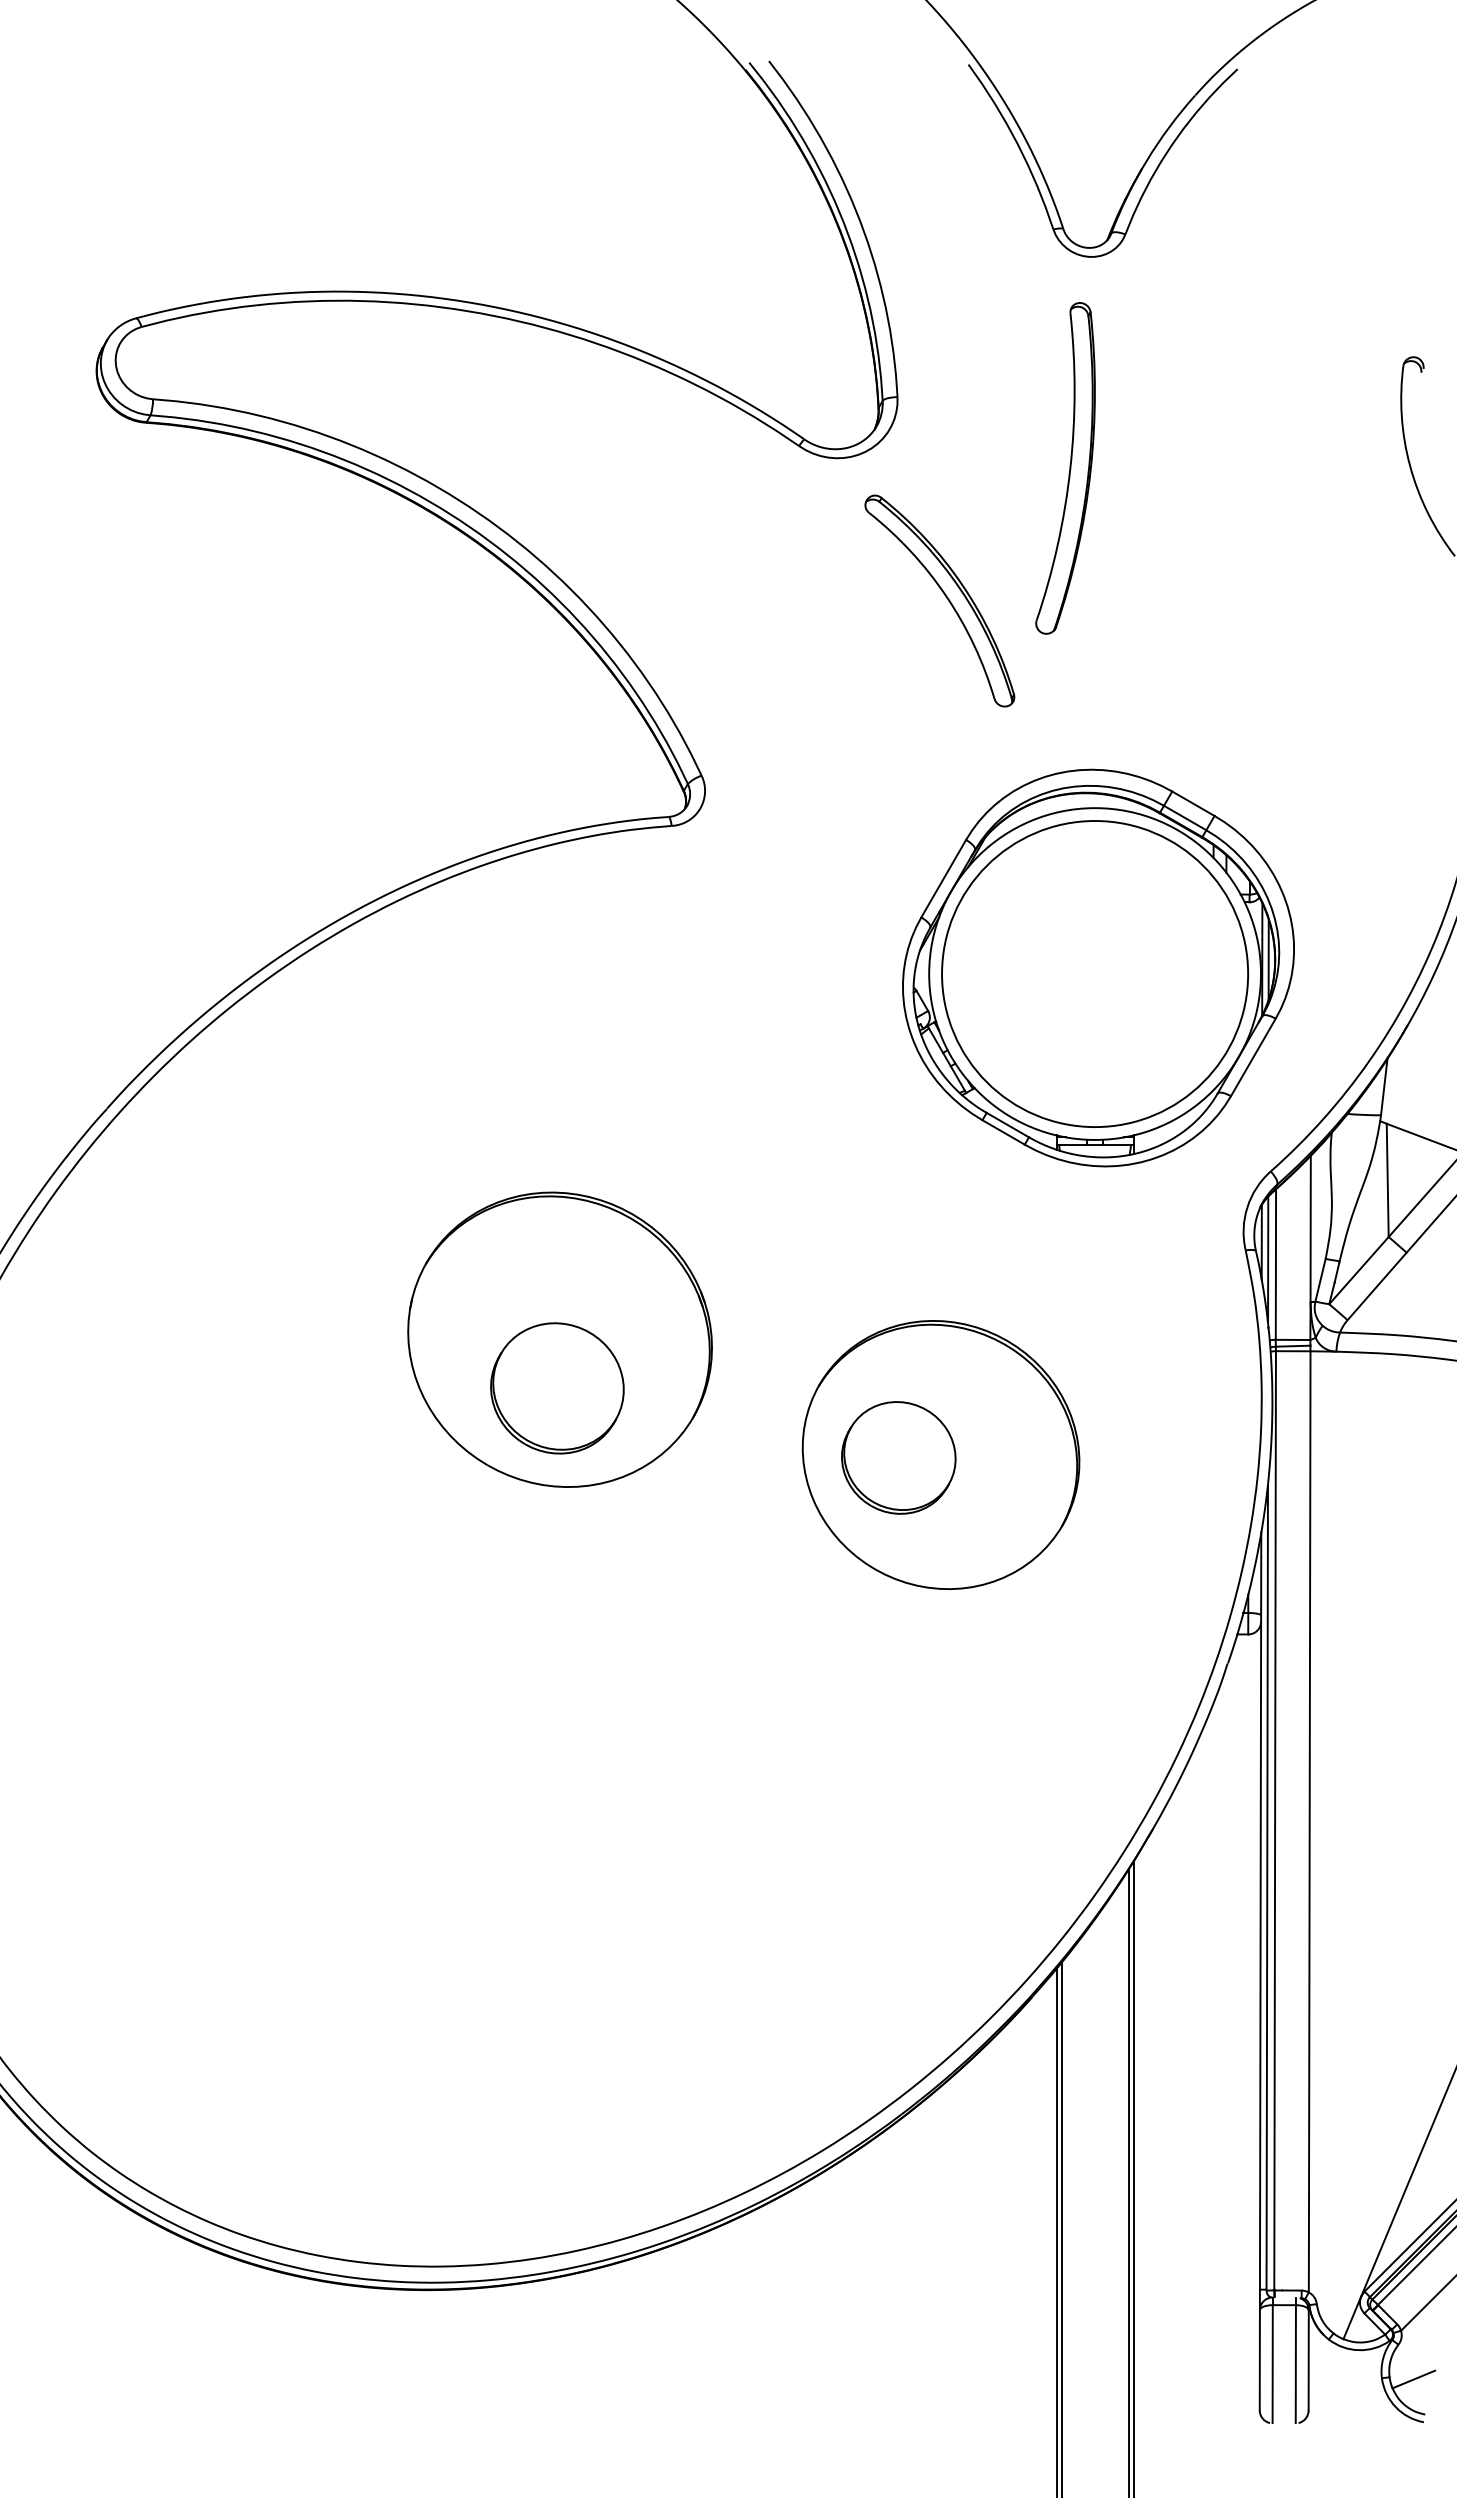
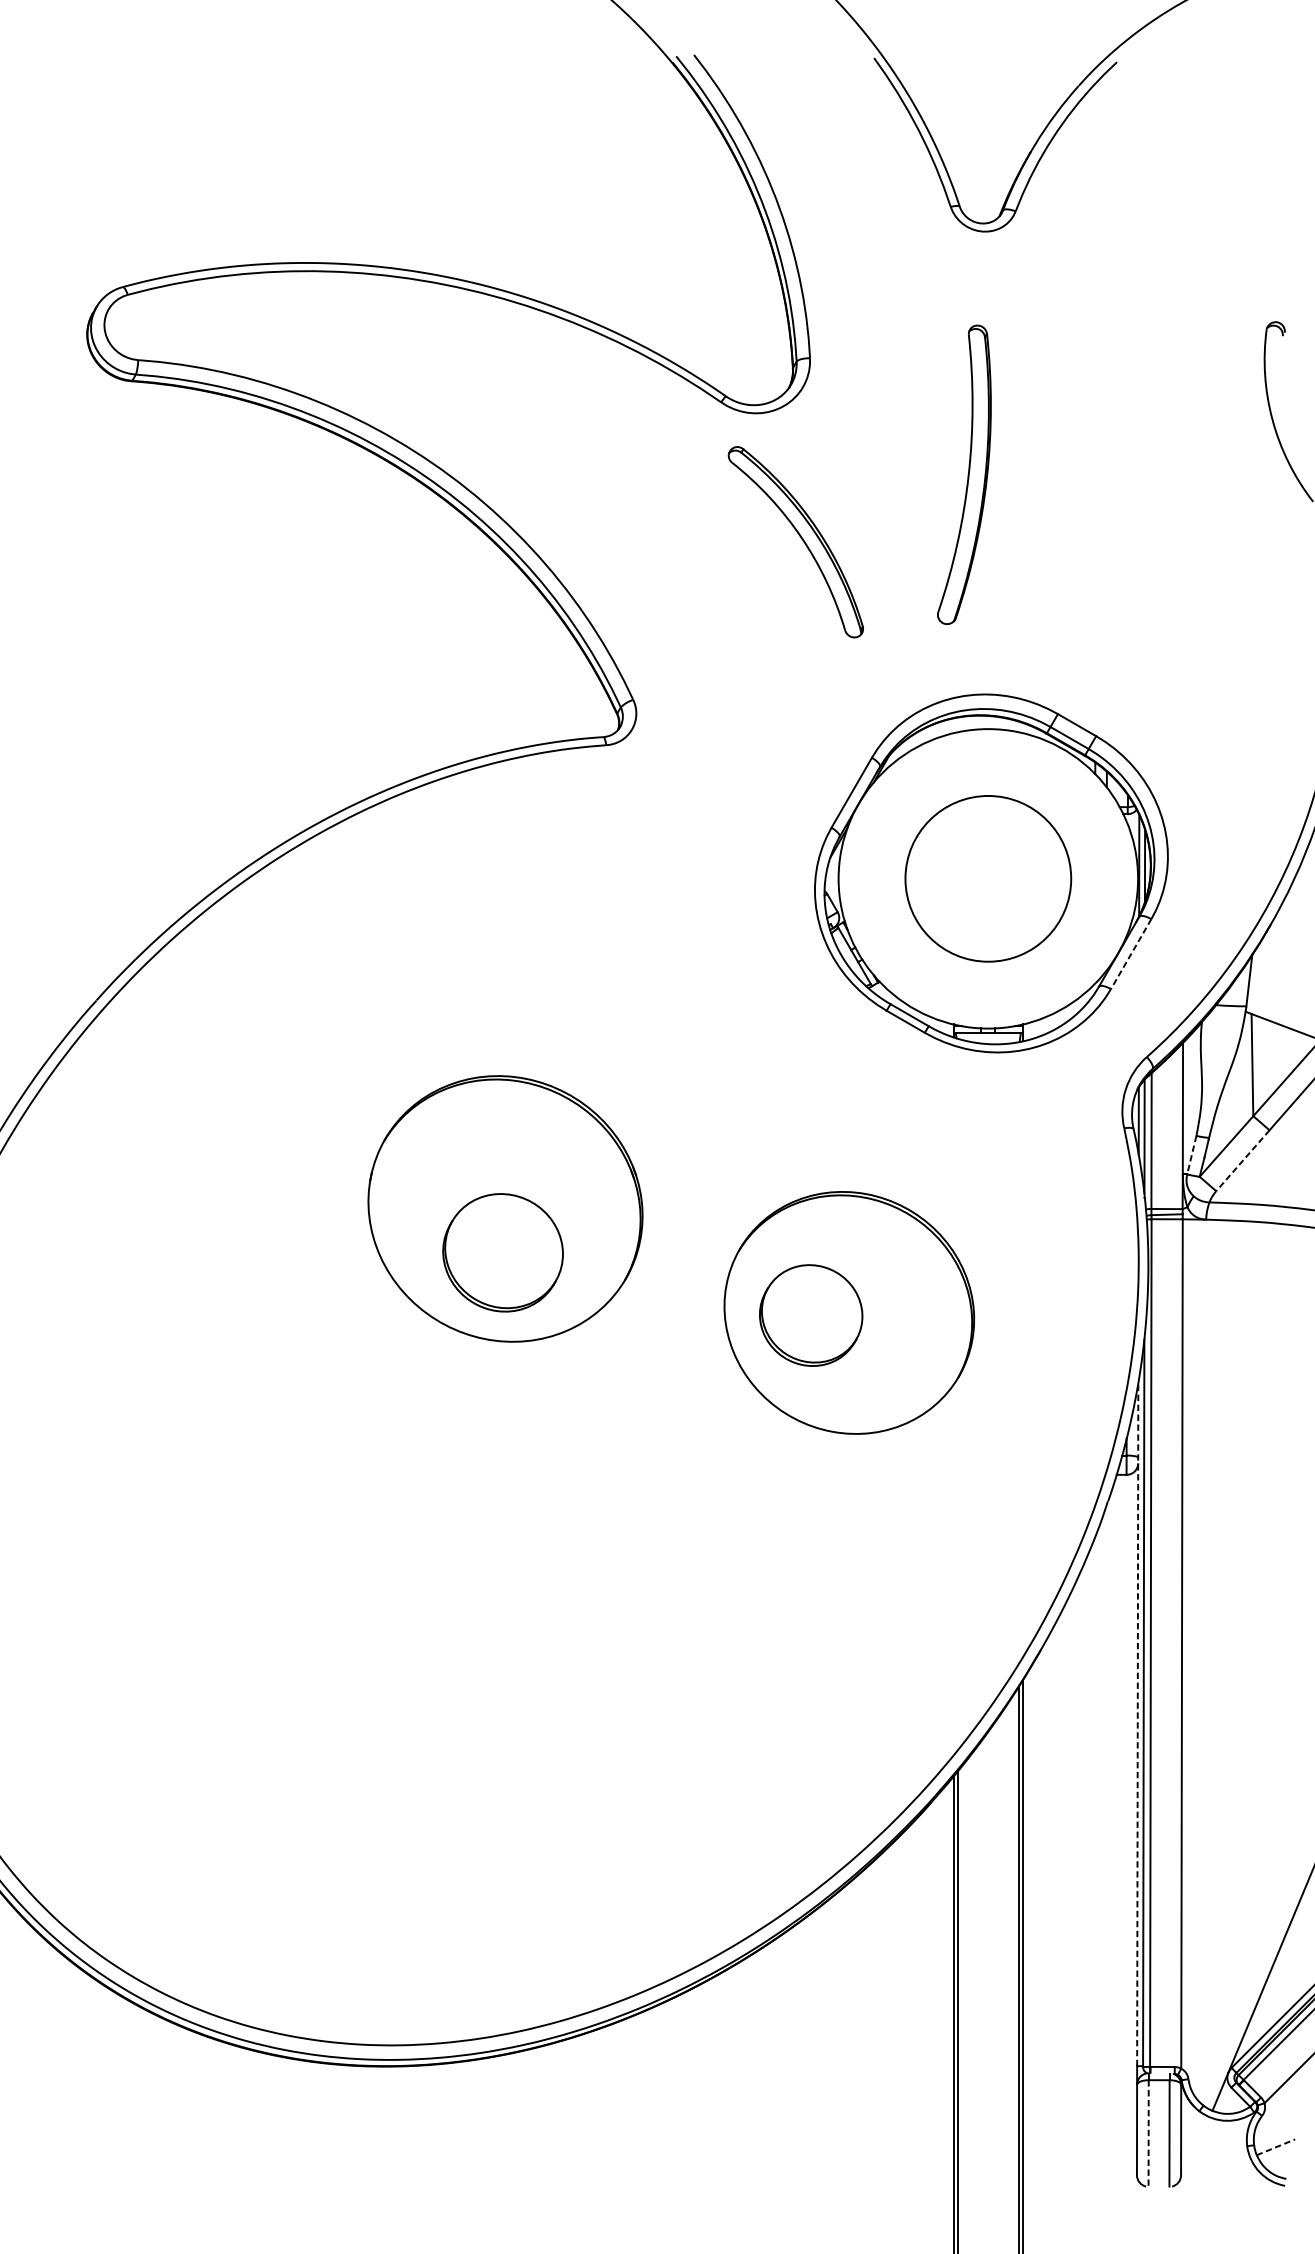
part: (1065, 468) -> (964, 474), moved
part: (945, 597) -> (800, 539), moved
circle: (1095, 974) -> (988, 879), size x0.6
line: (1253, 1057) -> (1131, 954), solid -> dashed
line: (1320, 1280) -> (1191, 1155), solid -> dashed
line: (1377, 1286) -> (1243, 1160), solid -> dashed
line: (1260, 1910) -> (1137, 1724), solid -> dashed
line: (1272, 2364) -> (1148, 2133), solid -> dashed
line: (1414, 2379) -> (1276, 2147), solid -> dashed

